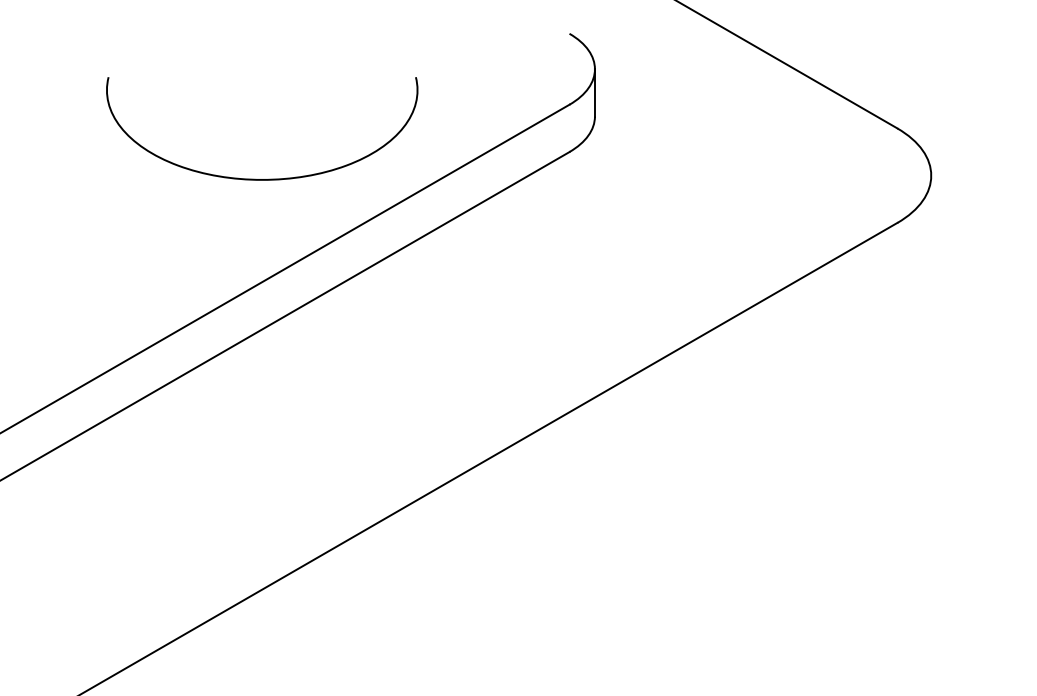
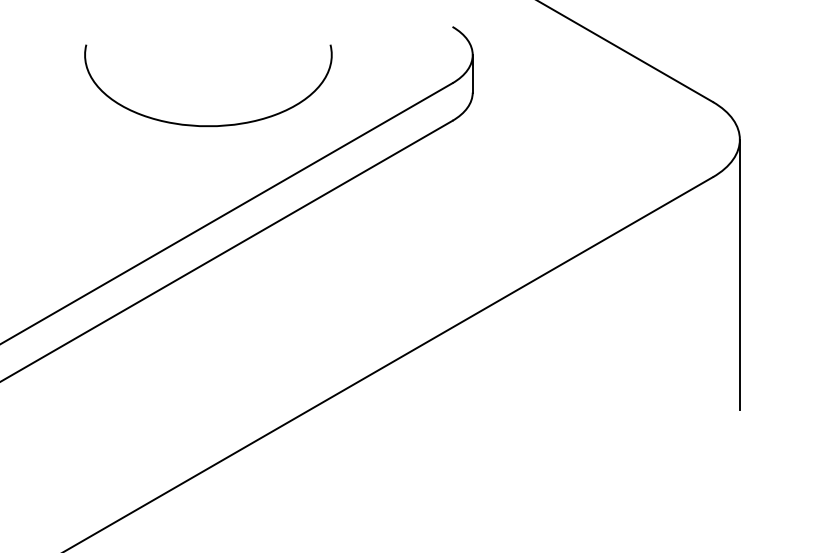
curve: (268, 178) -> (213, 125), moved
line: (931, 345) -> (740, 274), added

